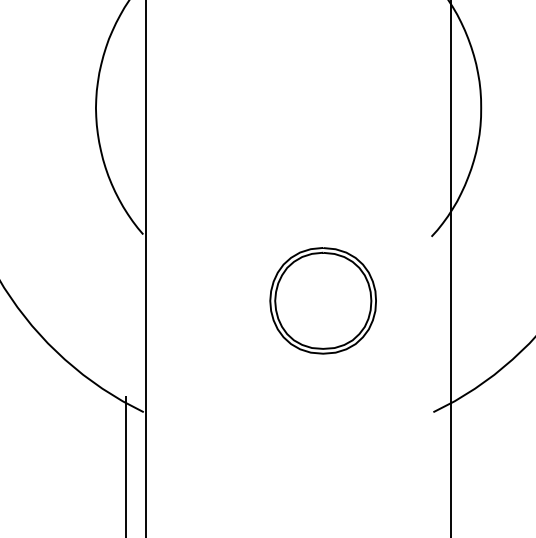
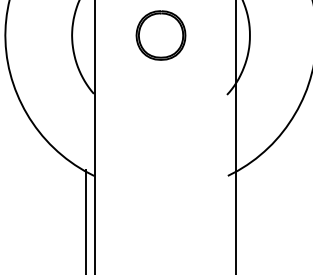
part: (322, 300) -> (160, 35), moved

